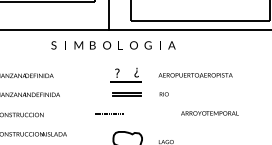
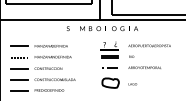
line: (108, 112) -> (109, 67), moved
text: (209, 112) -> (144, 67), moved

